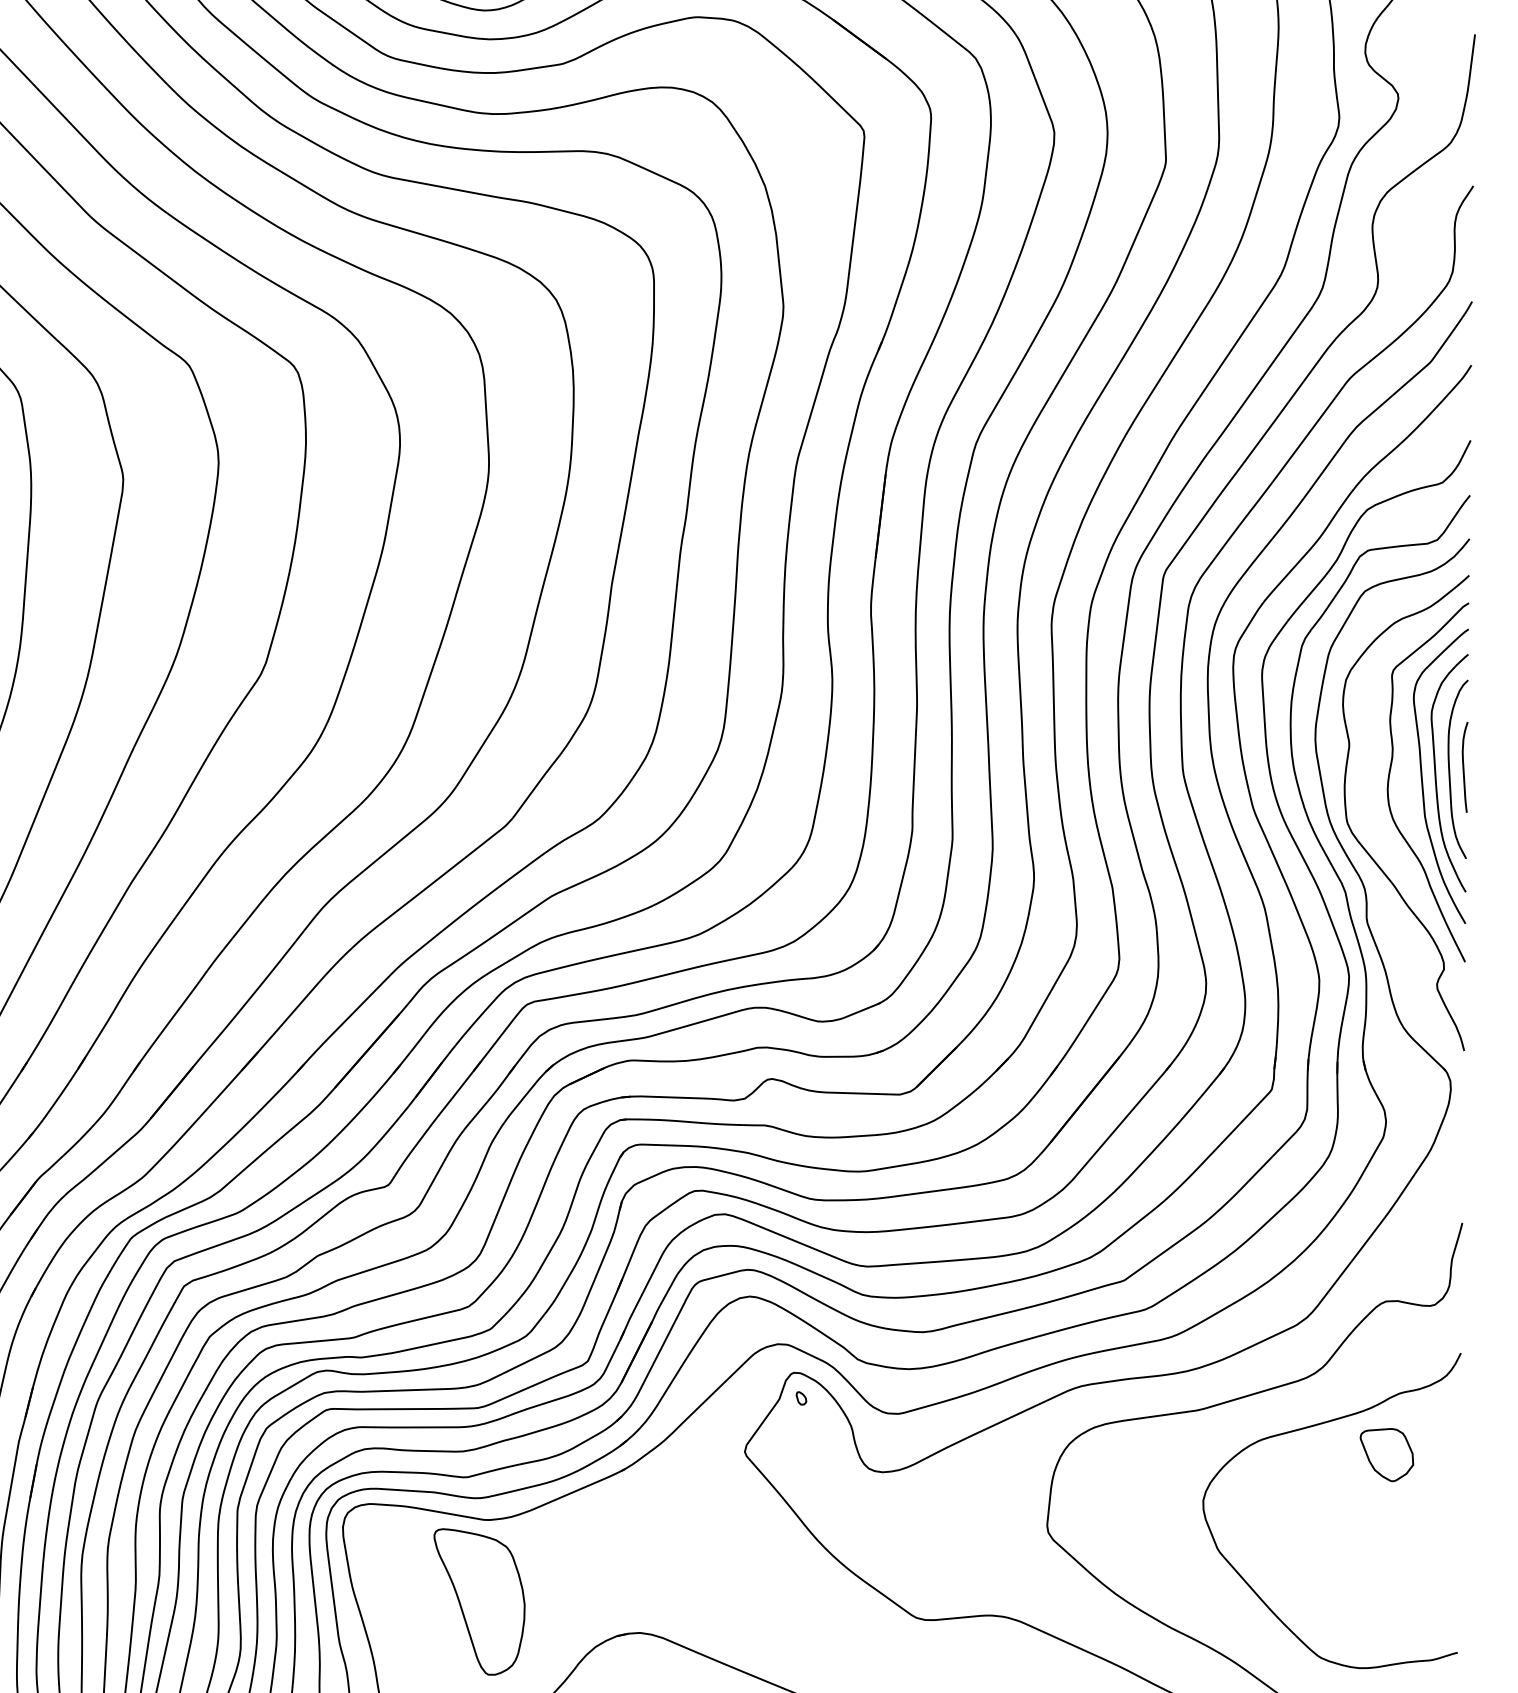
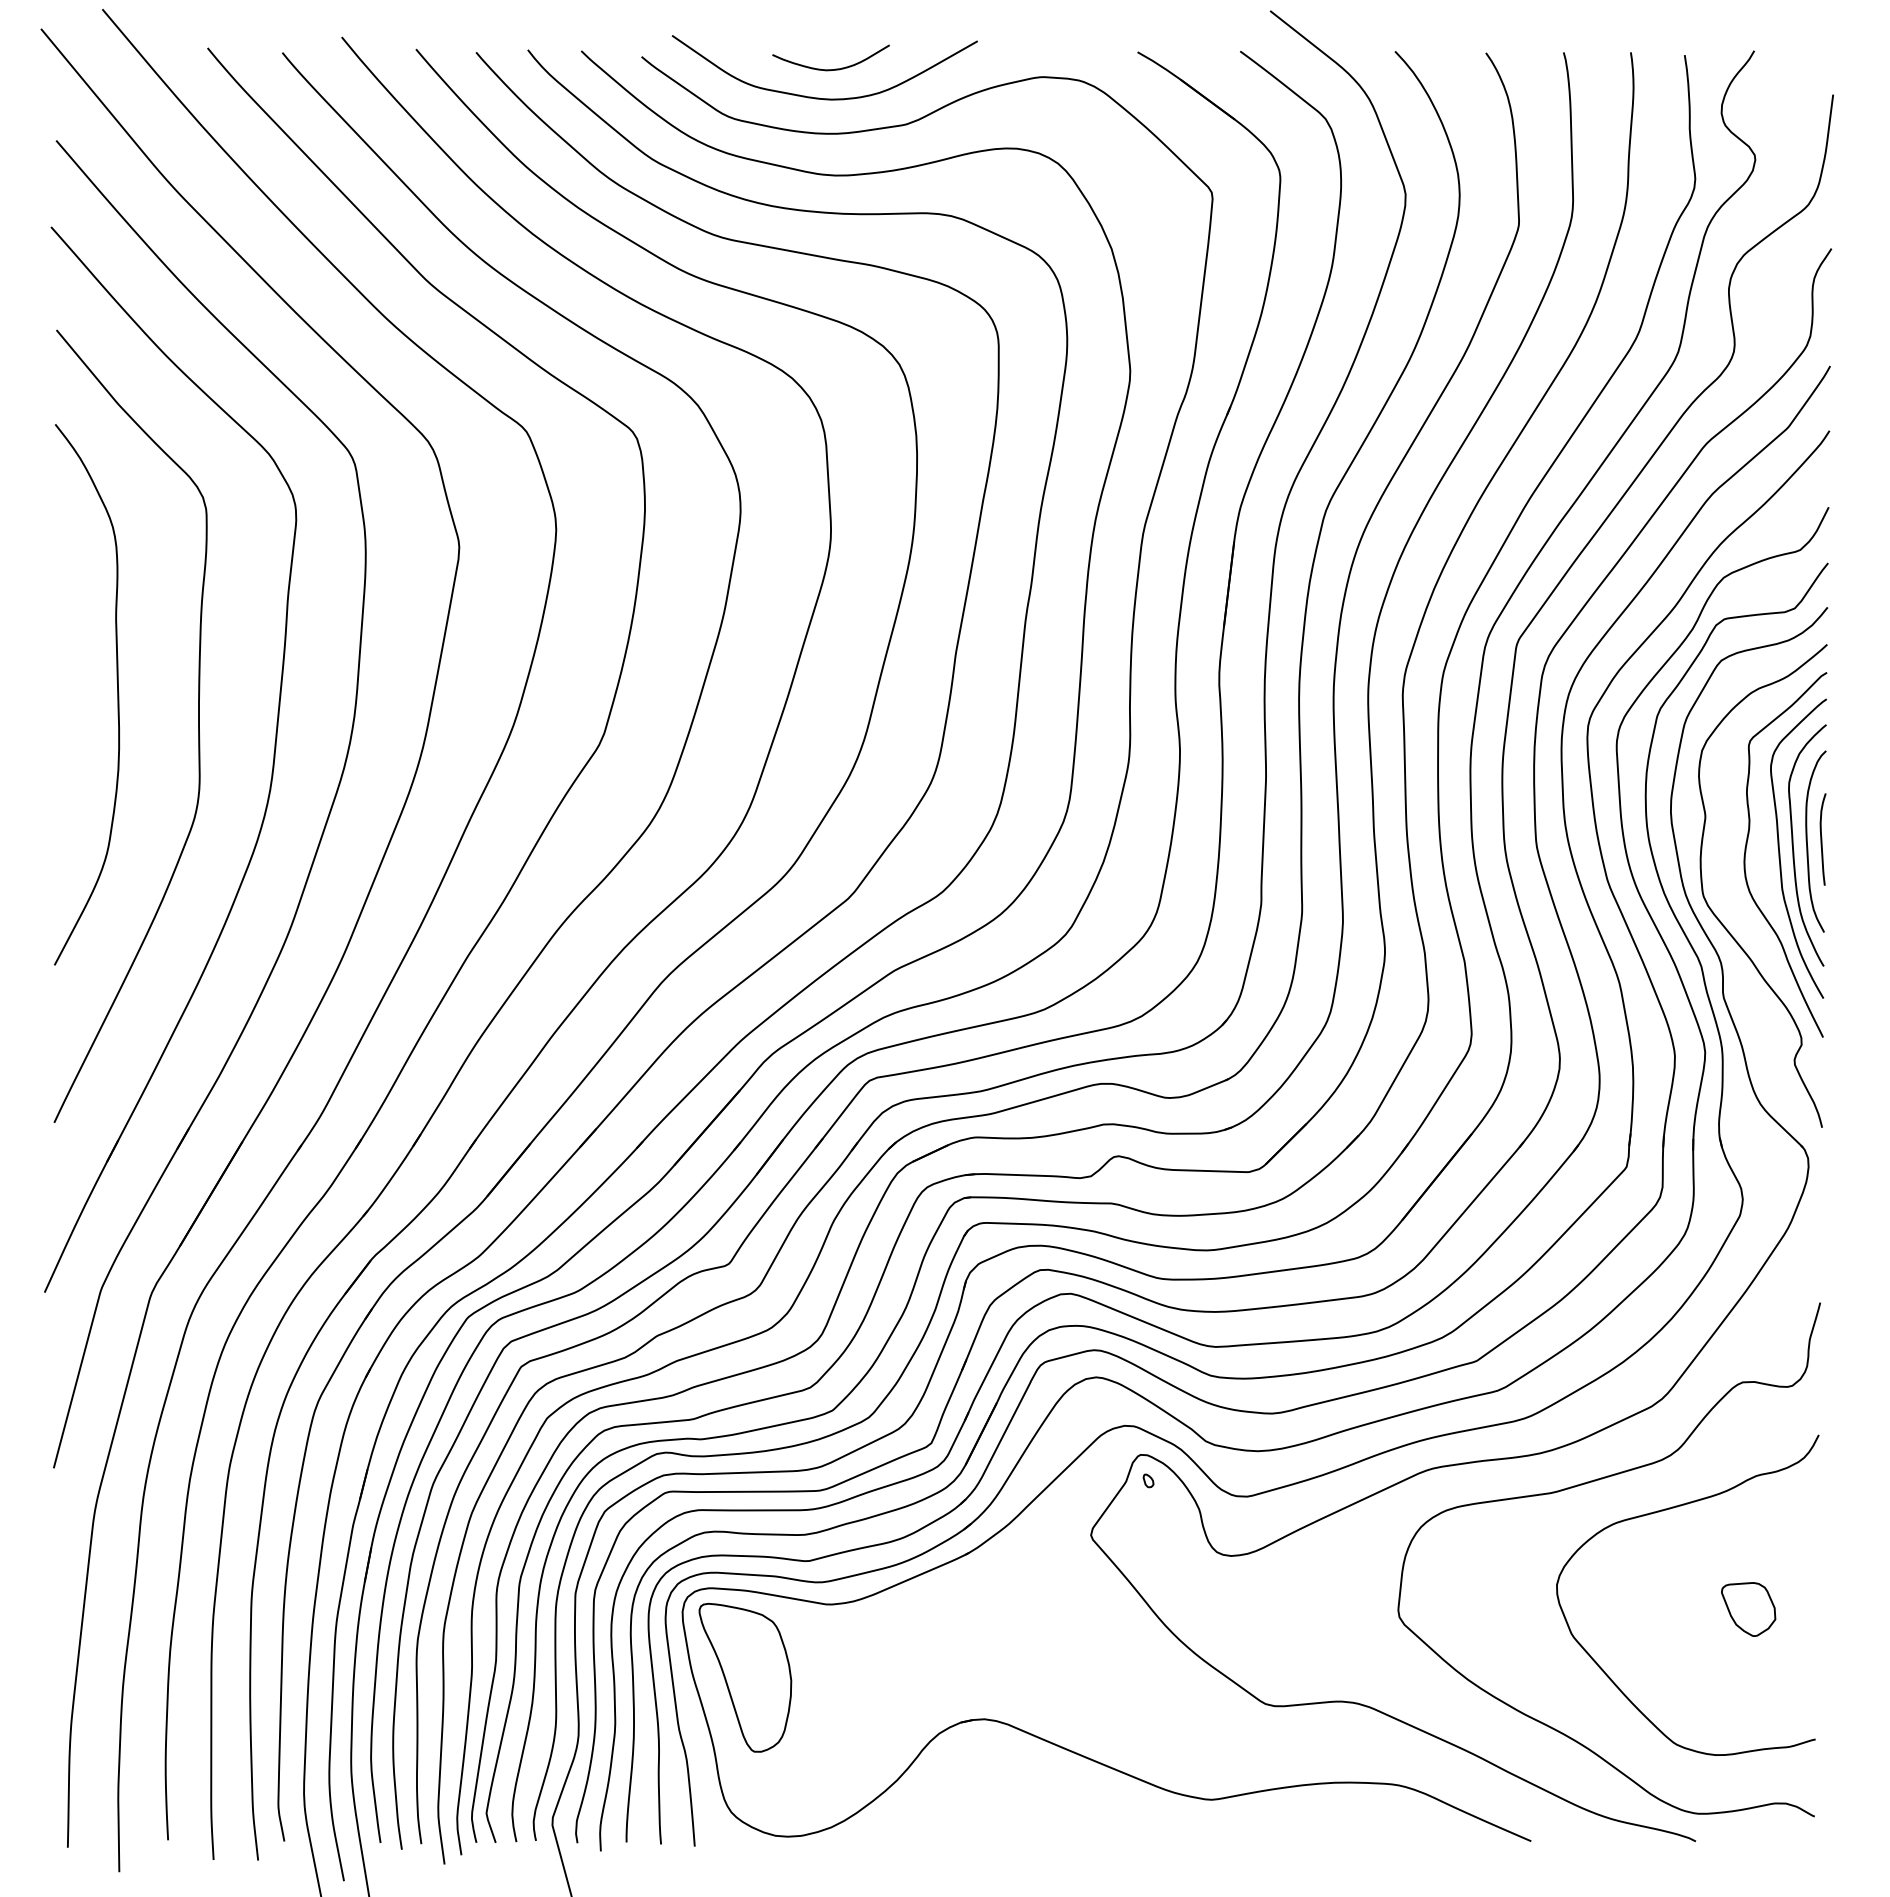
part: (1386, 1455) -> (1748, 1609), moved
part: (479, 1601) -> (745, 1677), moved

